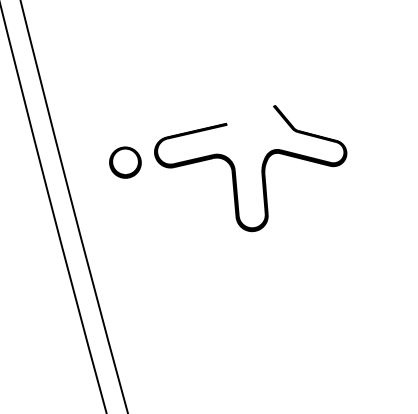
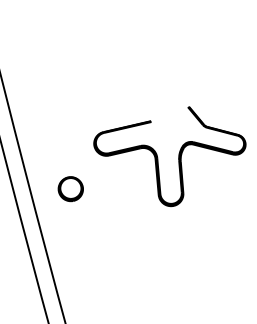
part: (125, 162) -> (70, 189), moved

